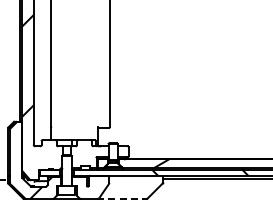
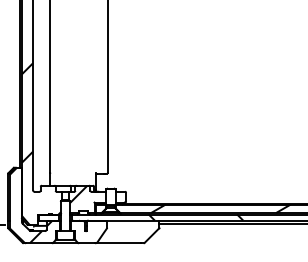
hatch: (80, 149) -> (78, 194), added
line: (119, 199) -> (117, 243), dashed -> solid

